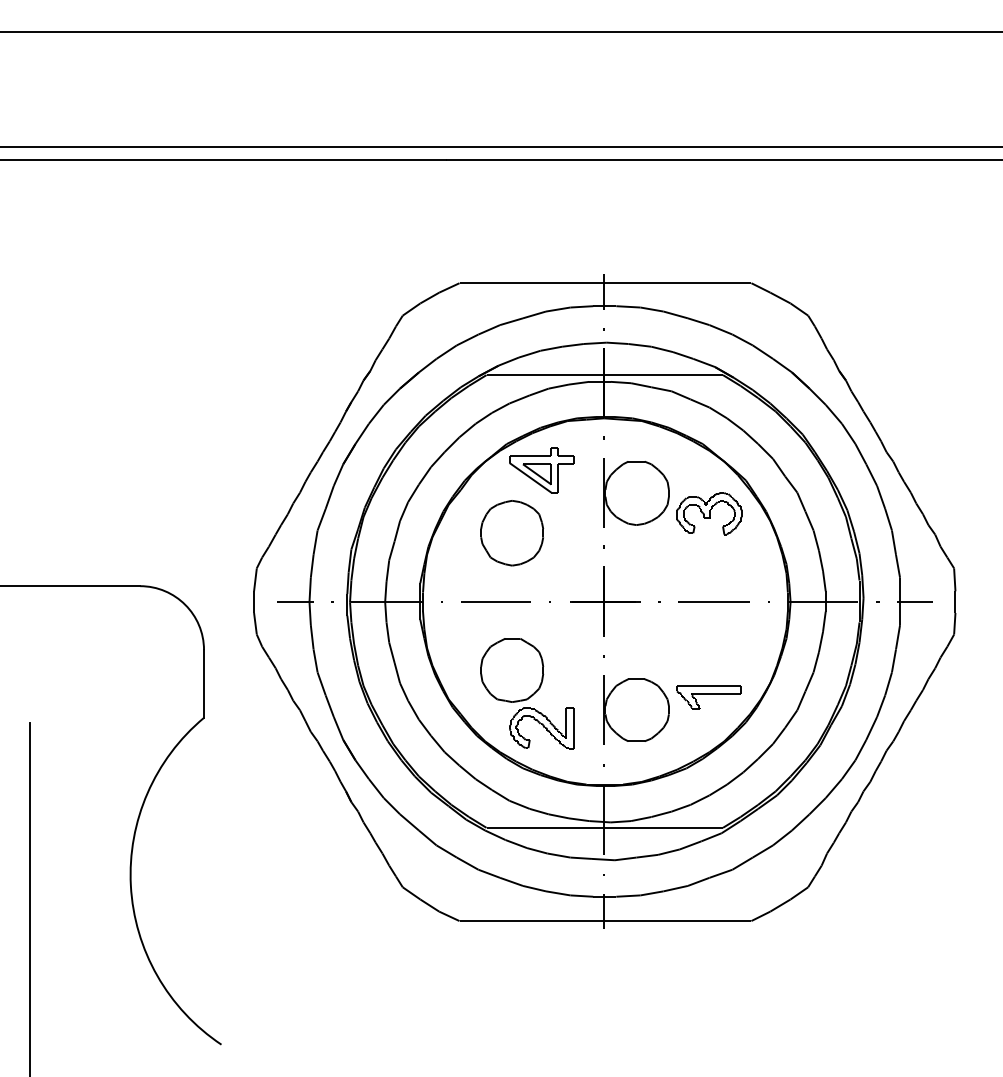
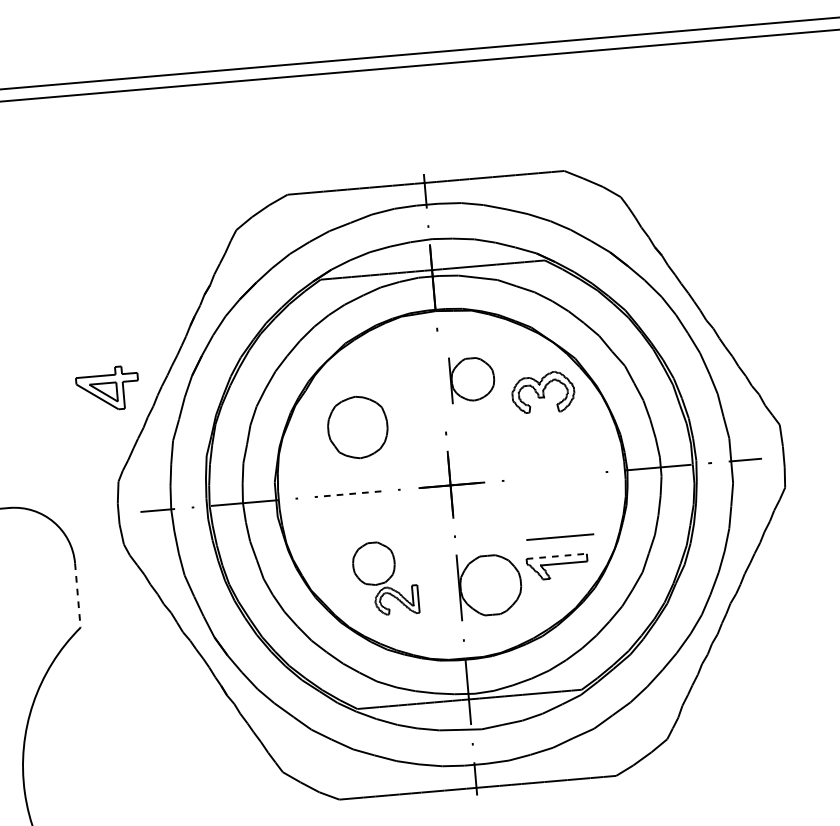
part: (541, 470) -> (107, 389), moved
part: (636, 492) -> (472, 378), size x0.7
line: (713, 601) -> (559, 536), moved
line: (495, 602) -> (347, 494), solid -> dashed
line: (204, 683) -> (78, 595), solid -> dashed
line: (708, 685) -> (556, 555), solid -> dashed
part: (527, 693) -> (385, 578), size x0.7

